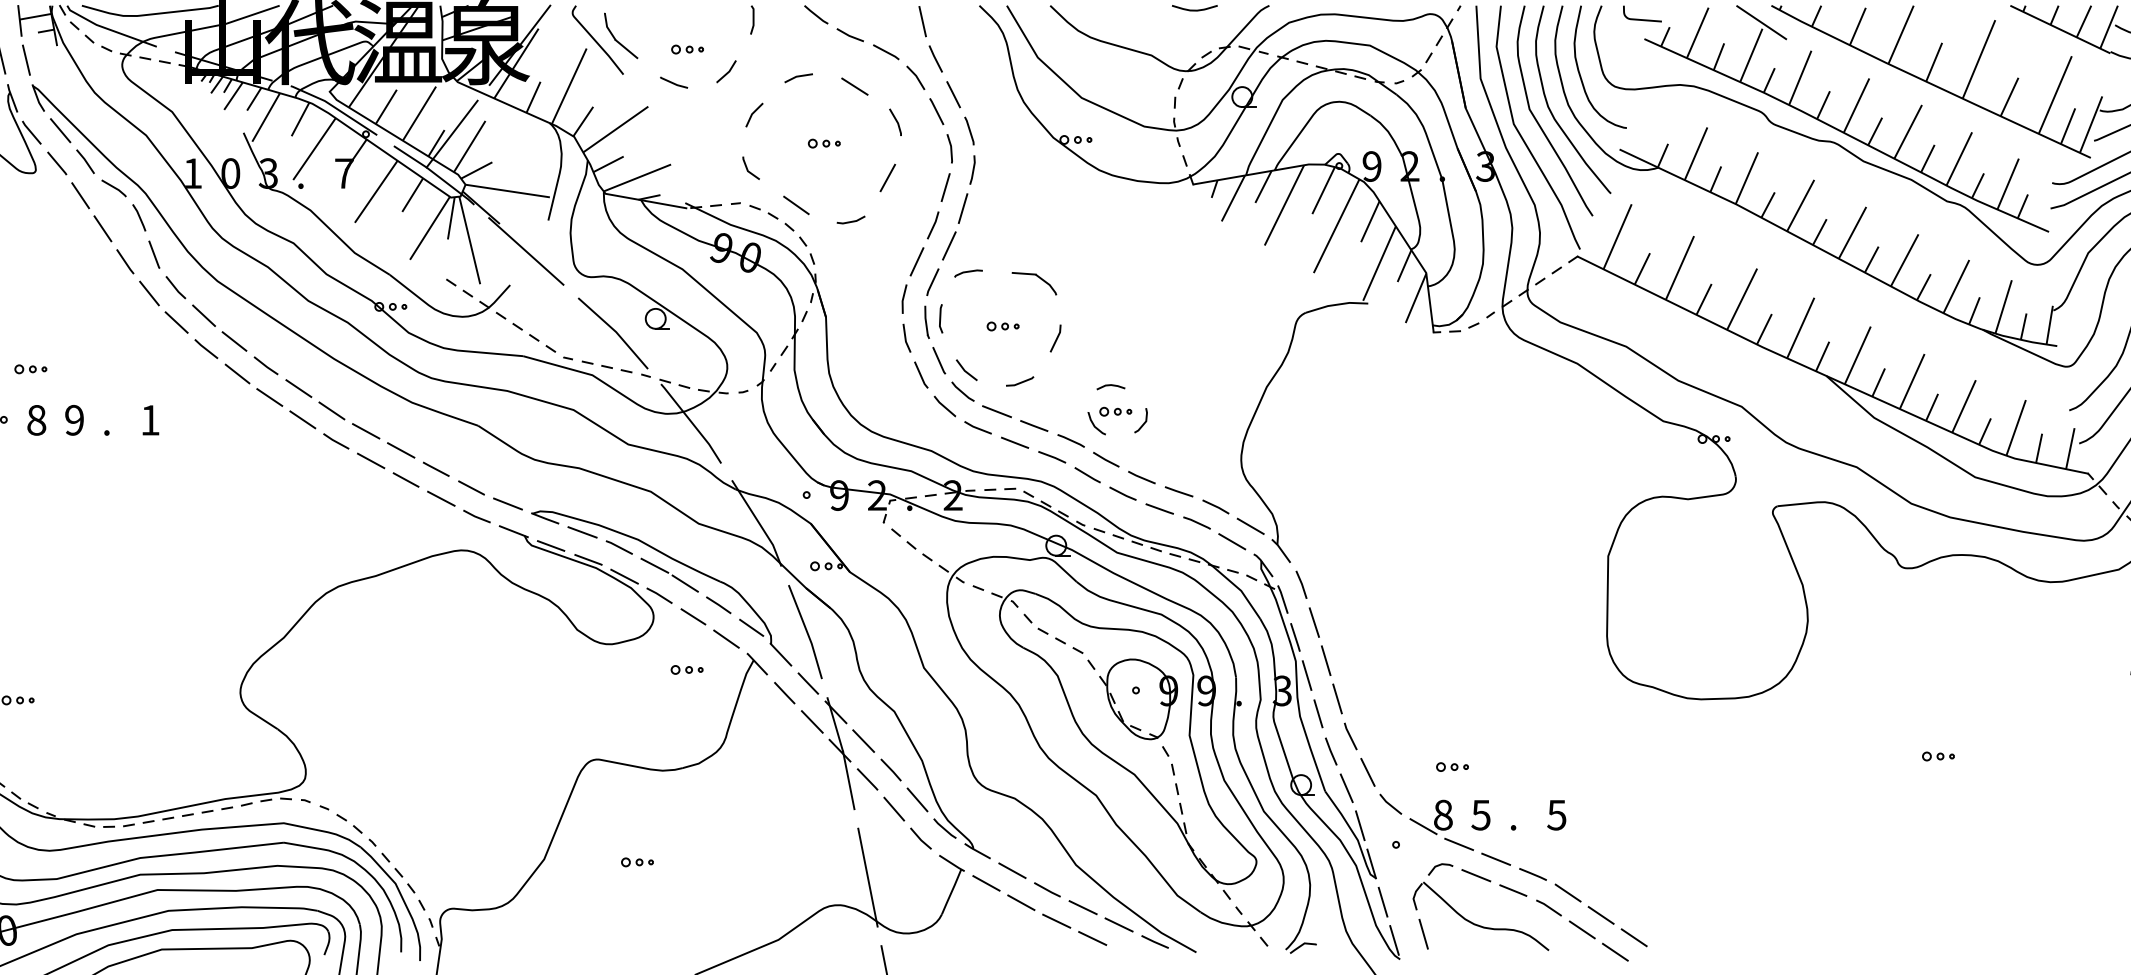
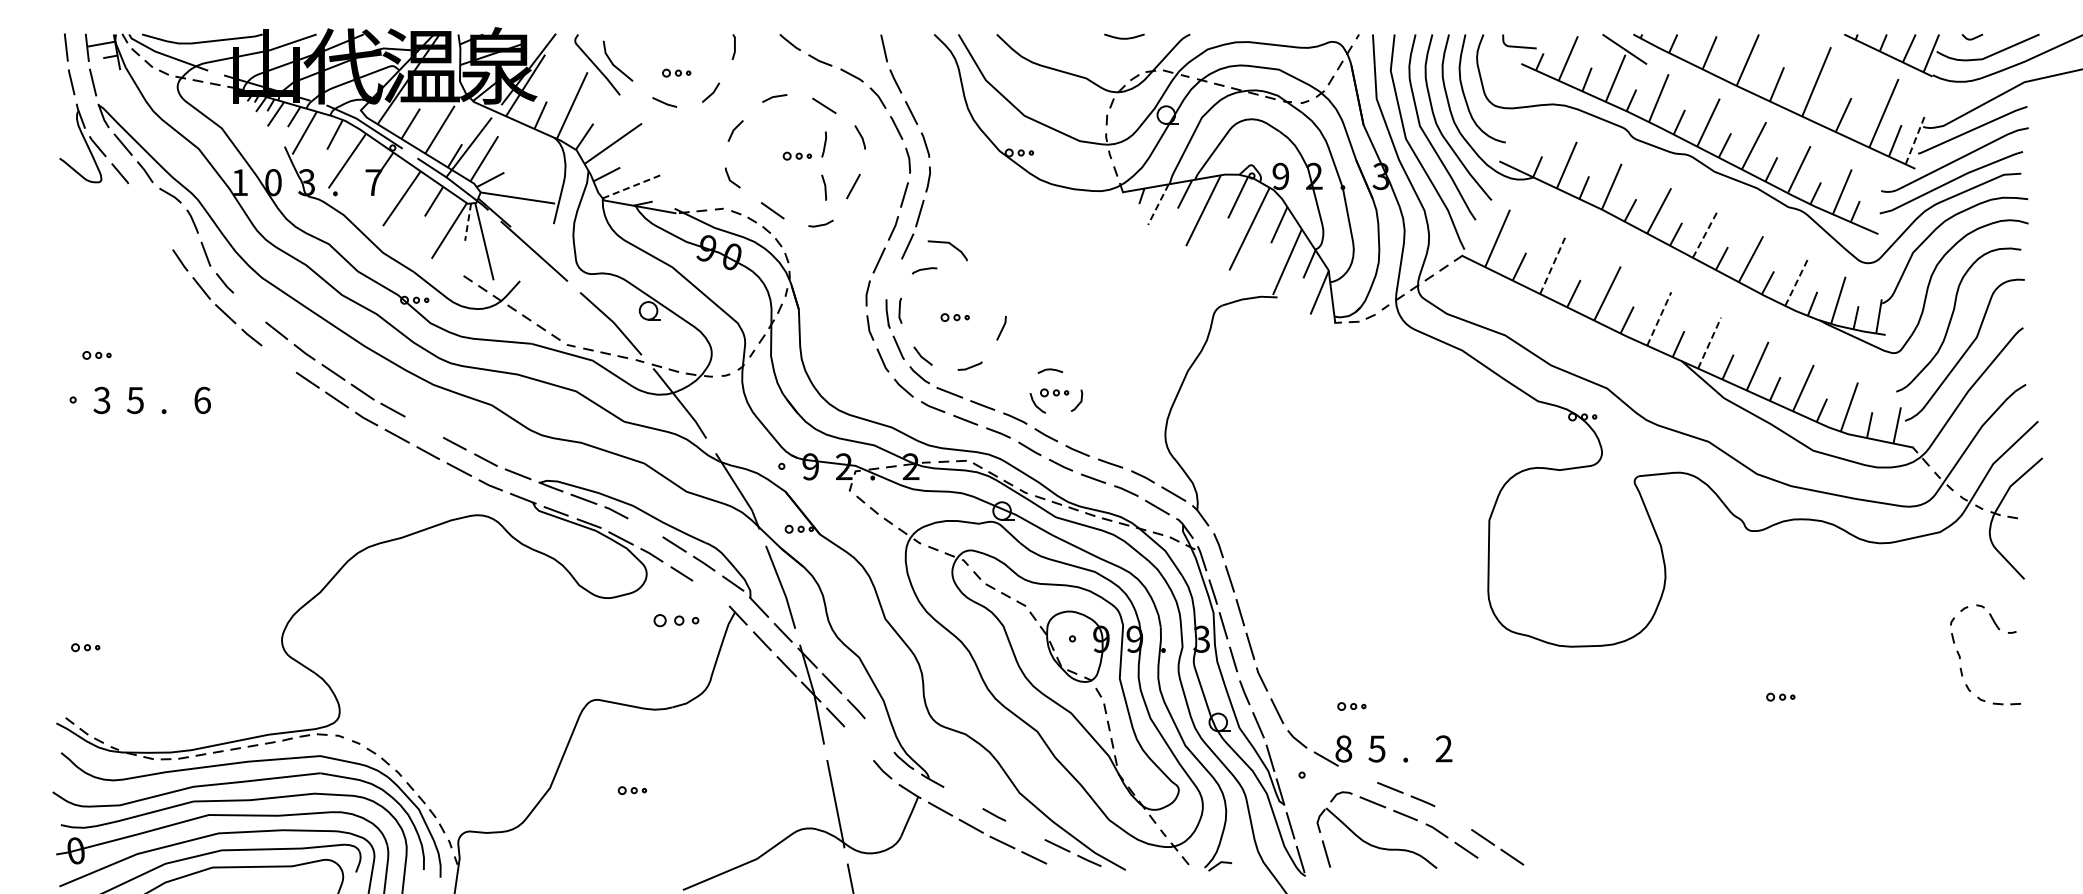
line: (2091, 124) -> (1915, 139), solid -> dashed
line: (855, 130) -> (824, 144), added
line: (637, 177) -> (632, 186), solid -> dashed
line: (855, 179) -> (824, 187), added
line: (80, 196) -> (140, 202), removed
line: (1233, 198) -> (1158, 204), solid -> dashed
line: (451, 218) -> (468, 222), solid -> dashed
line: (102, 228) -> (160, 231), removed
line: (1853, 232) -> (1705, 234), solid -> dashed
line: (1679, 267) -> (1552, 265), solid -> dashed
line: (932, 282) -> (892, 278), removed
part: (1034, 283) -> (947, 250), moved
line: (1956, 286) -> (1796, 282), solid -> dashed
line: (203, 316) -> (249, 308), removed
line: (1801, 327) -> (1659, 318), solid -> dashed
line: (1857, 355) -> (1709, 343), solid -> dashed
line: (237, 373) -> (279, 359), removed
text: (35, 419) -> (101, 399), 8 -> 3
text: (73, 419) -> (134, 399), 9 -> 5
text: (150, 420) -> (202, 400), 1 -> 6
line: (400, 449) -> (423, 426), removed
line: (654, 565) -> (647, 528), removed
line: (725, 639) -> (710, 593), removed
part: (686, 669) -> (675, 620), size x1.6
line: (917, 799) -> (879, 735), removed
line: (893, 808) -> (858, 743), removed
text: (1556, 814) -> (1443, 748), 5 -> 2
line: (1458, 844) -> (1357, 774), removed
line: (1011, 870) -> (962, 797), removed
line: (1567, 892) -> (1453, 817), removed
line: (1082, 907) -> (1025, 830), removed
line: (1615, 951) -> (1495, 869), removed

